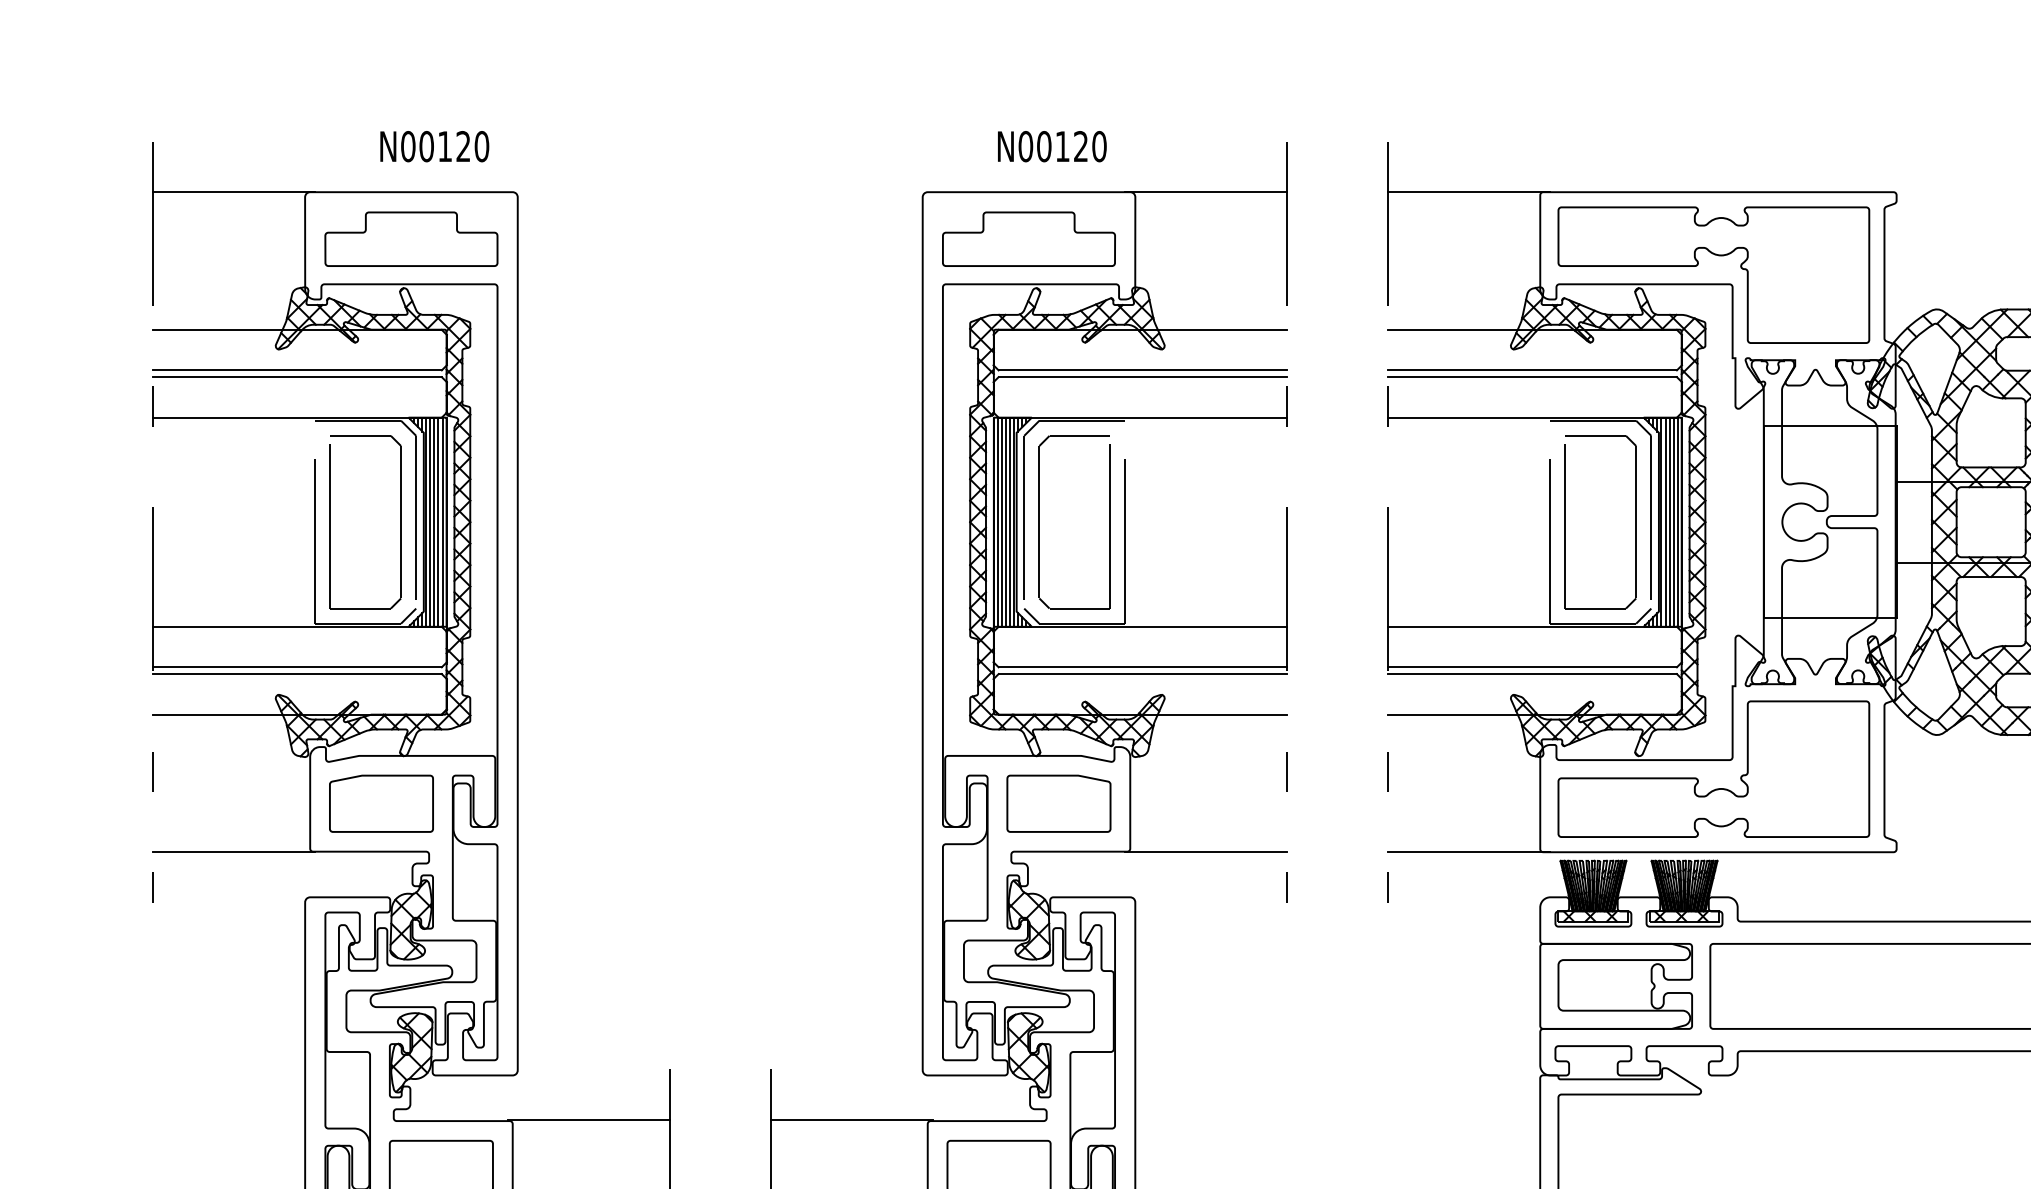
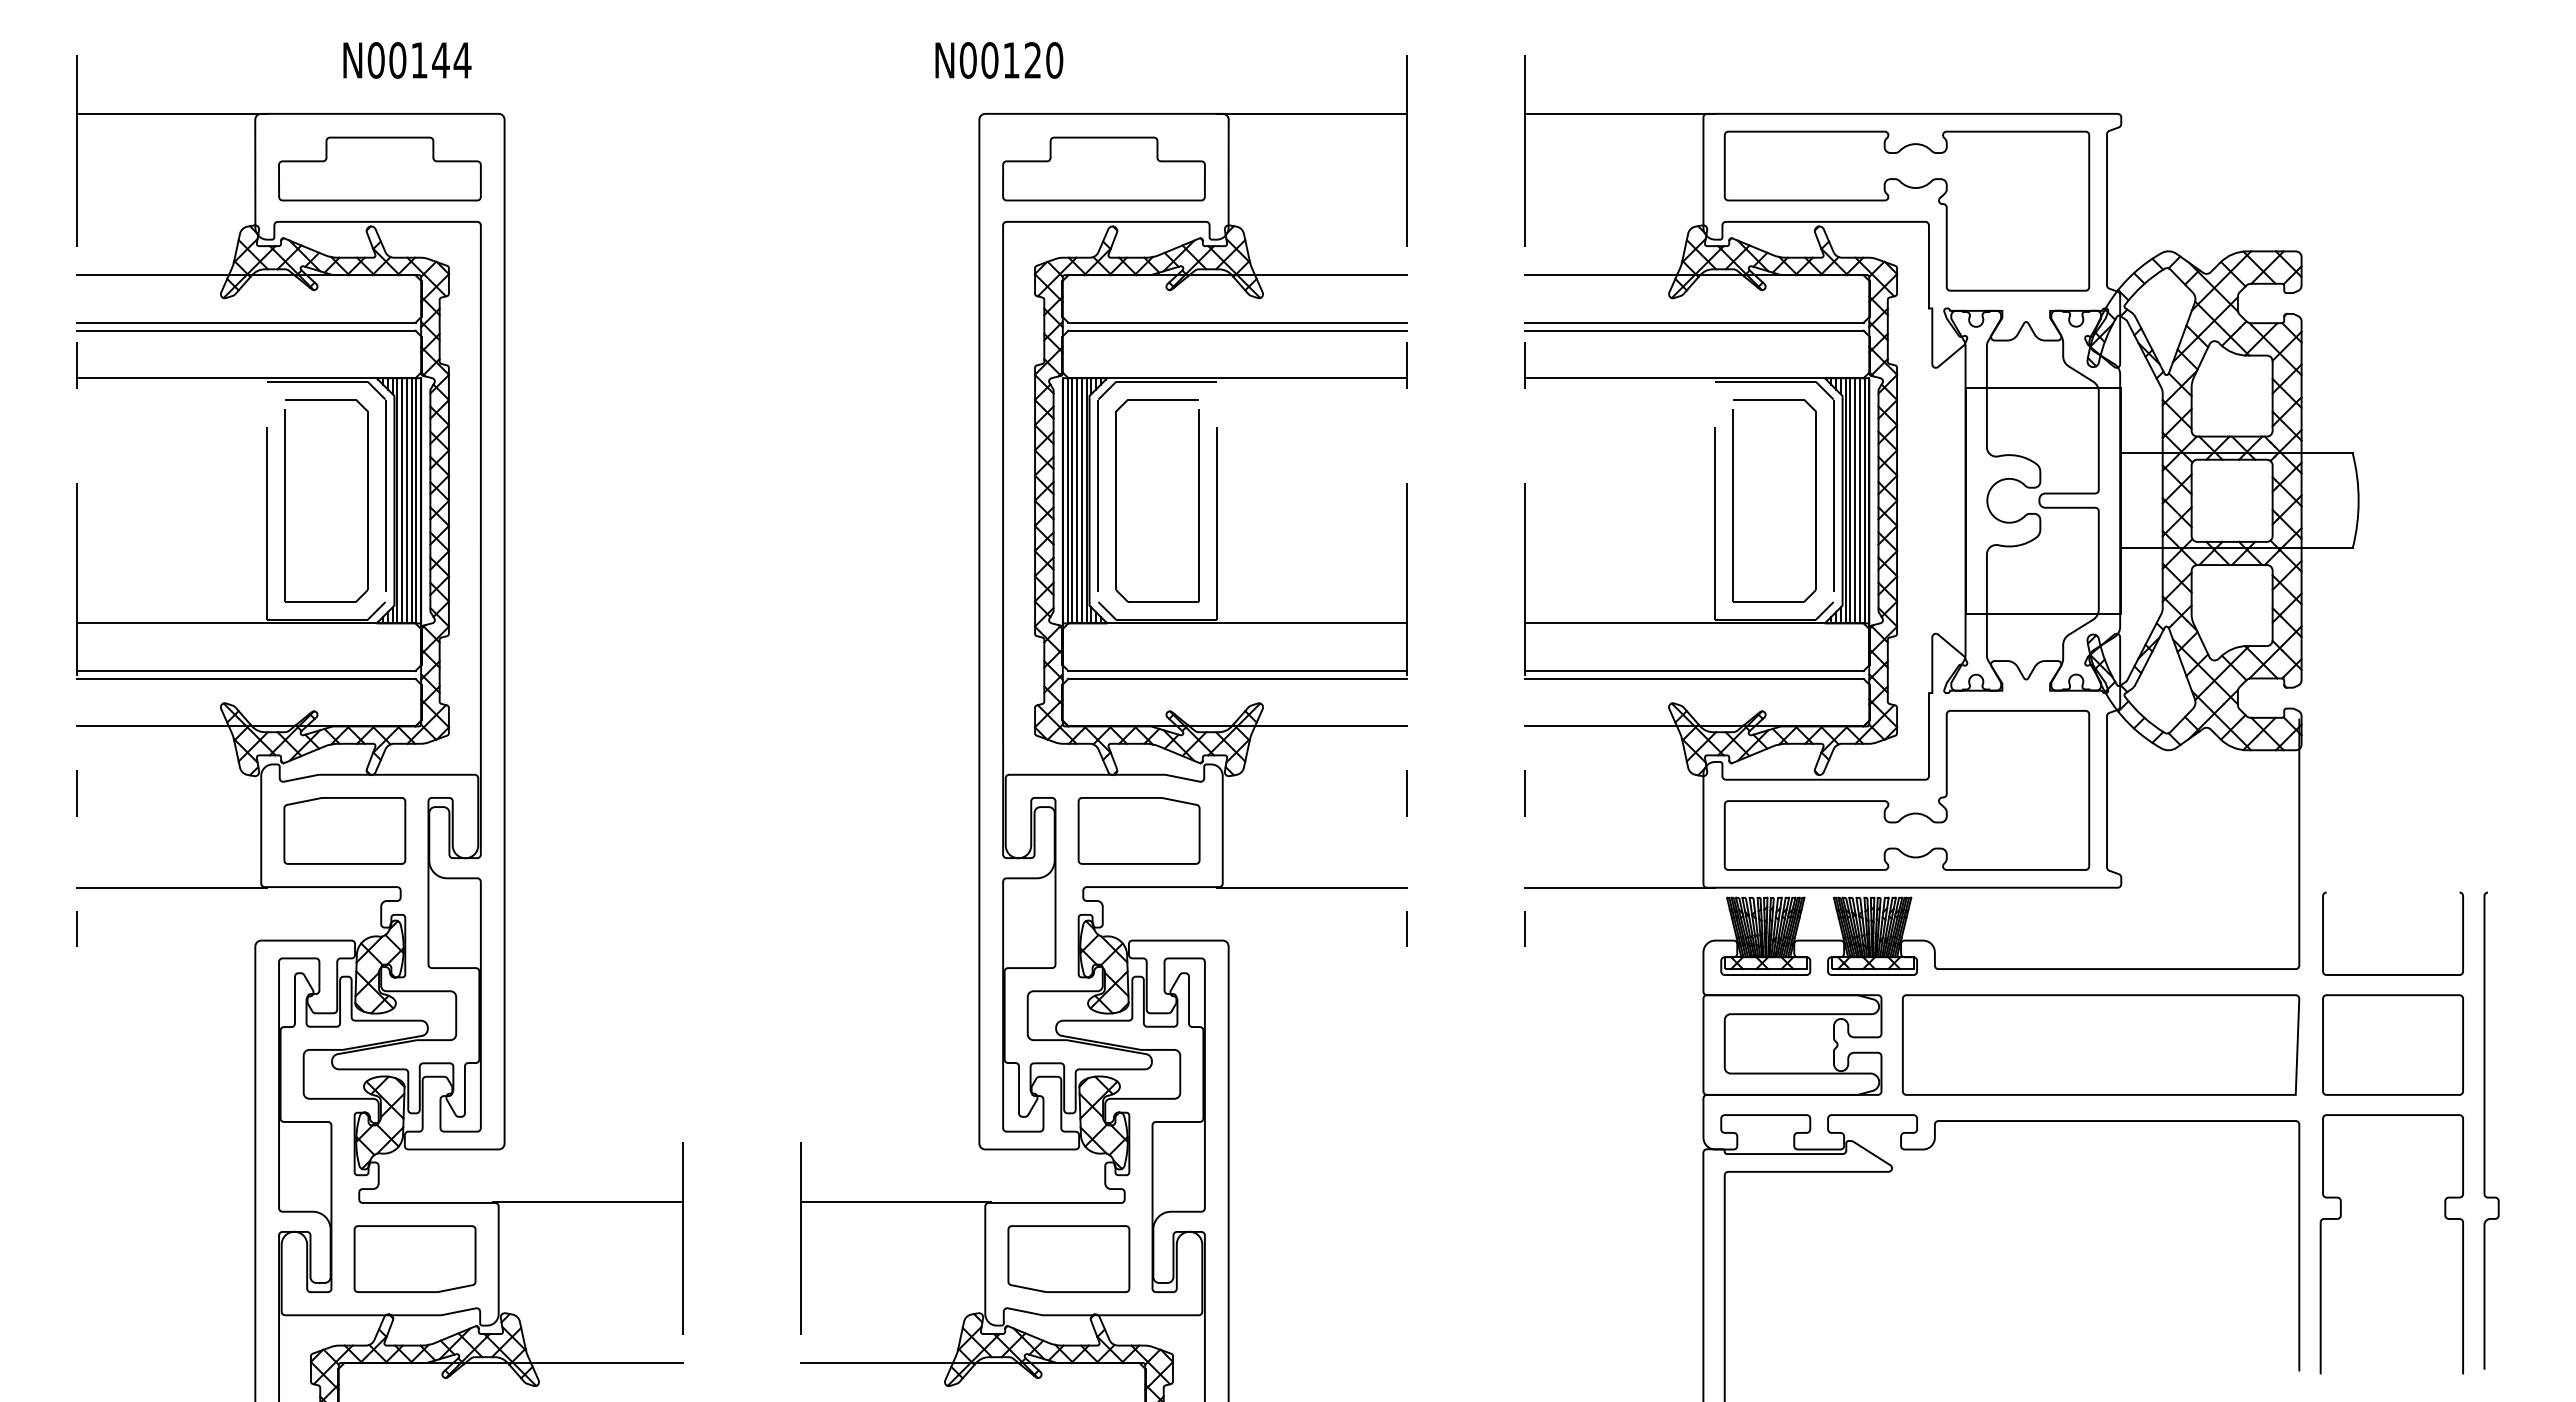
text: (472, 146) -> (451, 60), N00120 -> N00144
text: (1052, 146) -> (999, 60), moved

